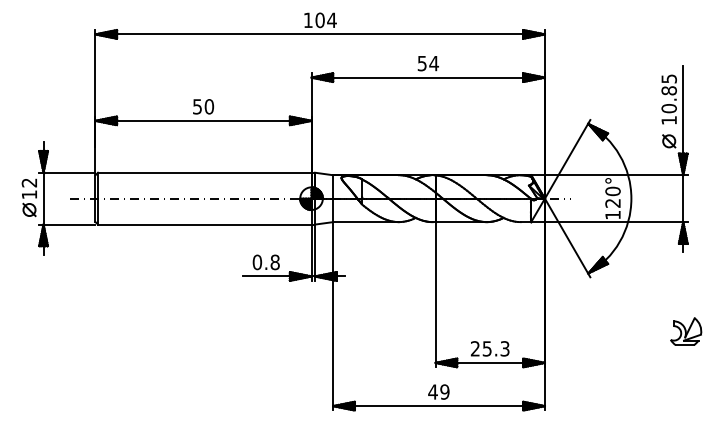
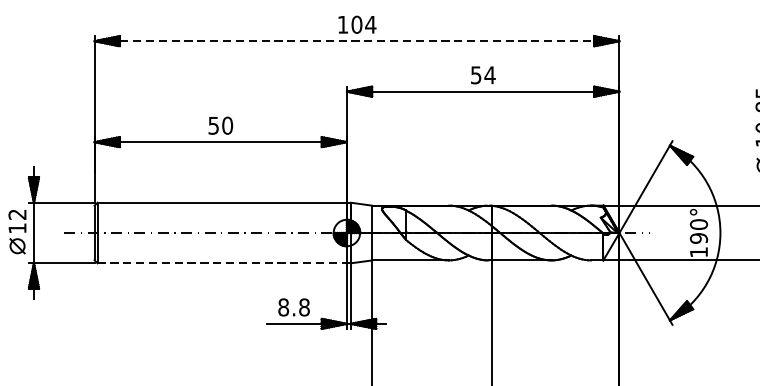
line: (320, 34) -> (357, 41), solid -> dashed
text: (612, 202) -> (698, 237), 120° -> 190°
line: (204, 224) -> (221, 263), solid -> dashed
text: (257, 262) -> (283, 307), 0.8 -> 8.8

